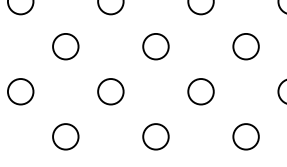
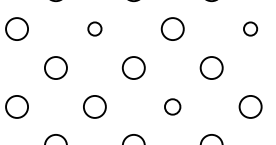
circle: (65, 45) -> (94, 28), size x0.6
circle: (245, 45) -> (250, 28), size x0.6
circle: (155, 136) -> (172, 106), size x0.7

